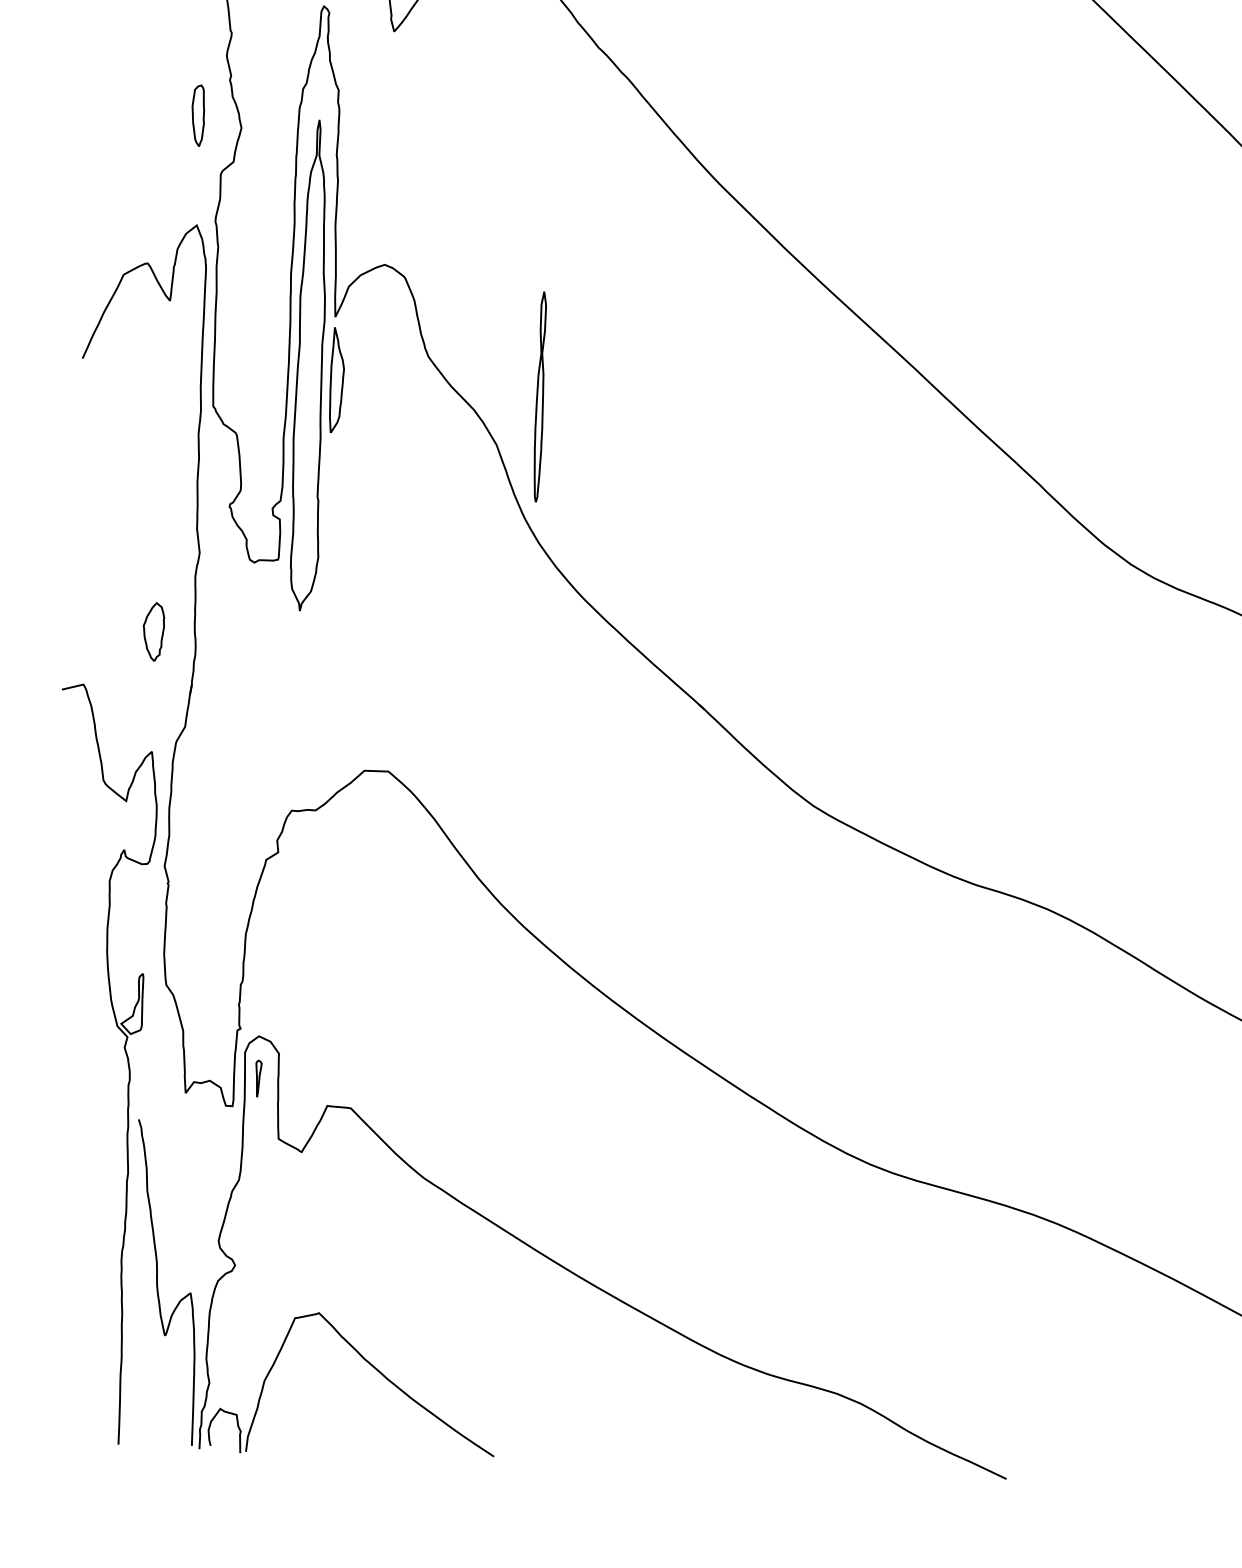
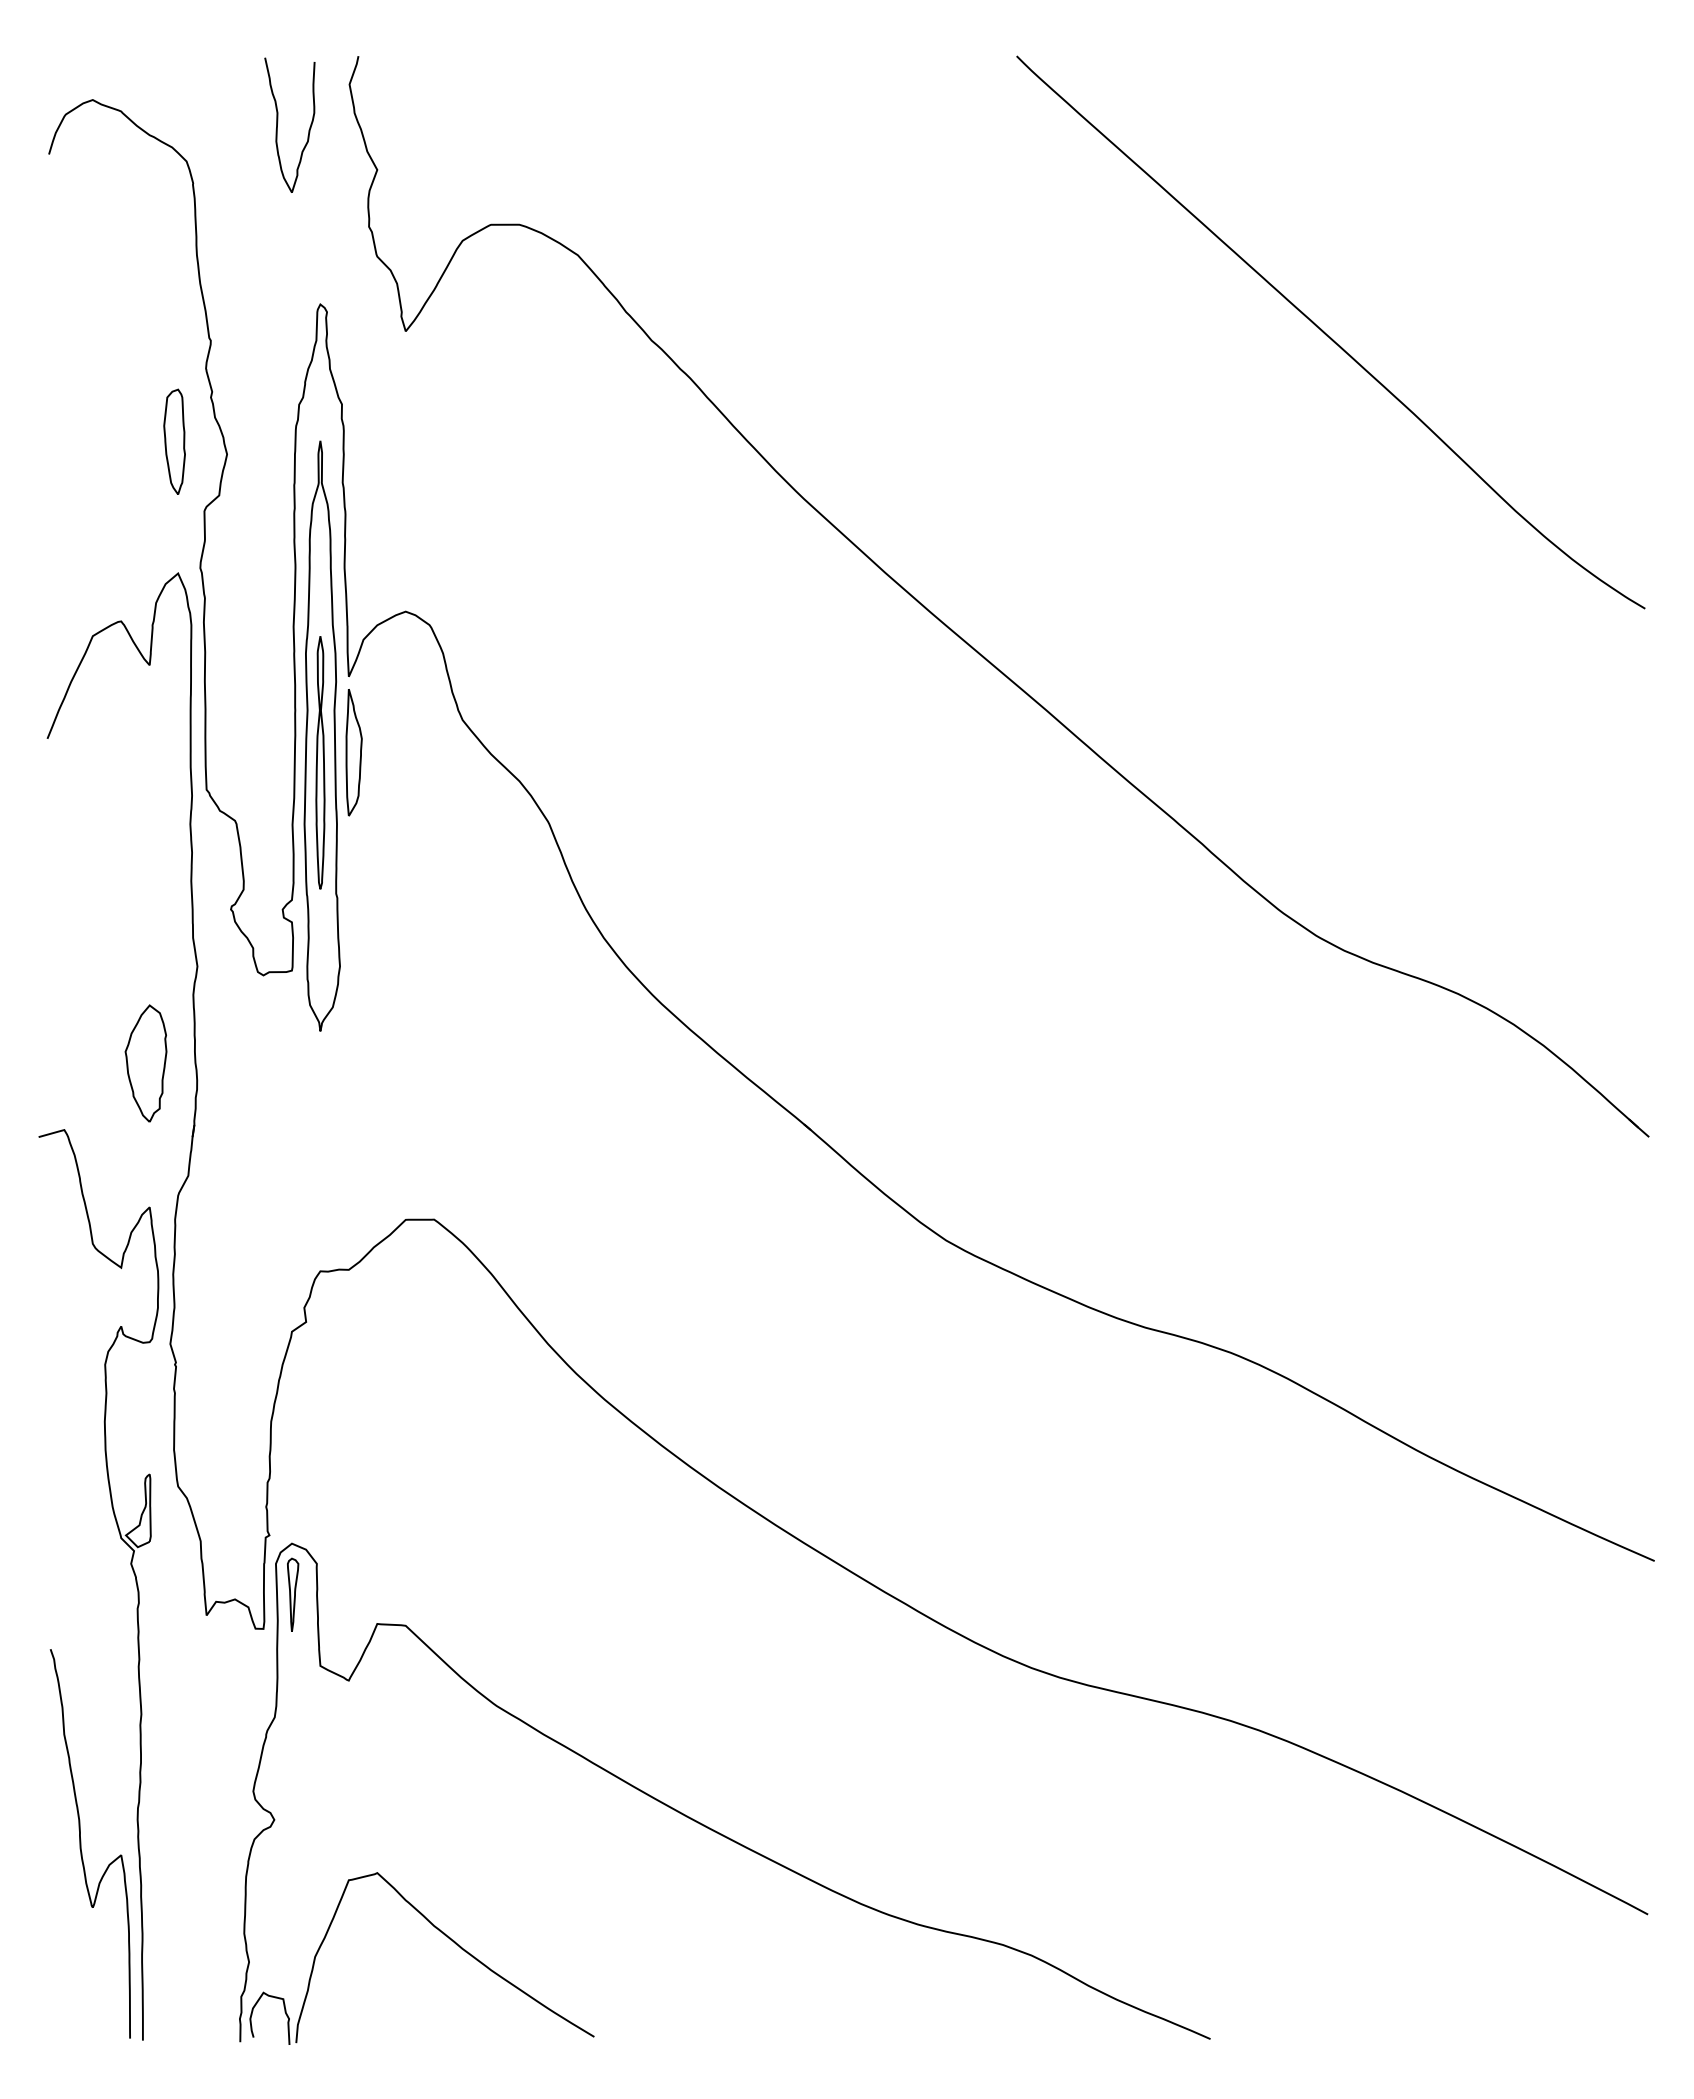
part: (198, 115) -> (174, 441), size x1.43
part: (540, 396) -> (320, 762), moved
part: (153, 631) -> (145, 1063), size x1.67
part: (258, 1078) -> (293, 1594), size x1.67
curve: (157, 1282) -> (81, 1843), moved

